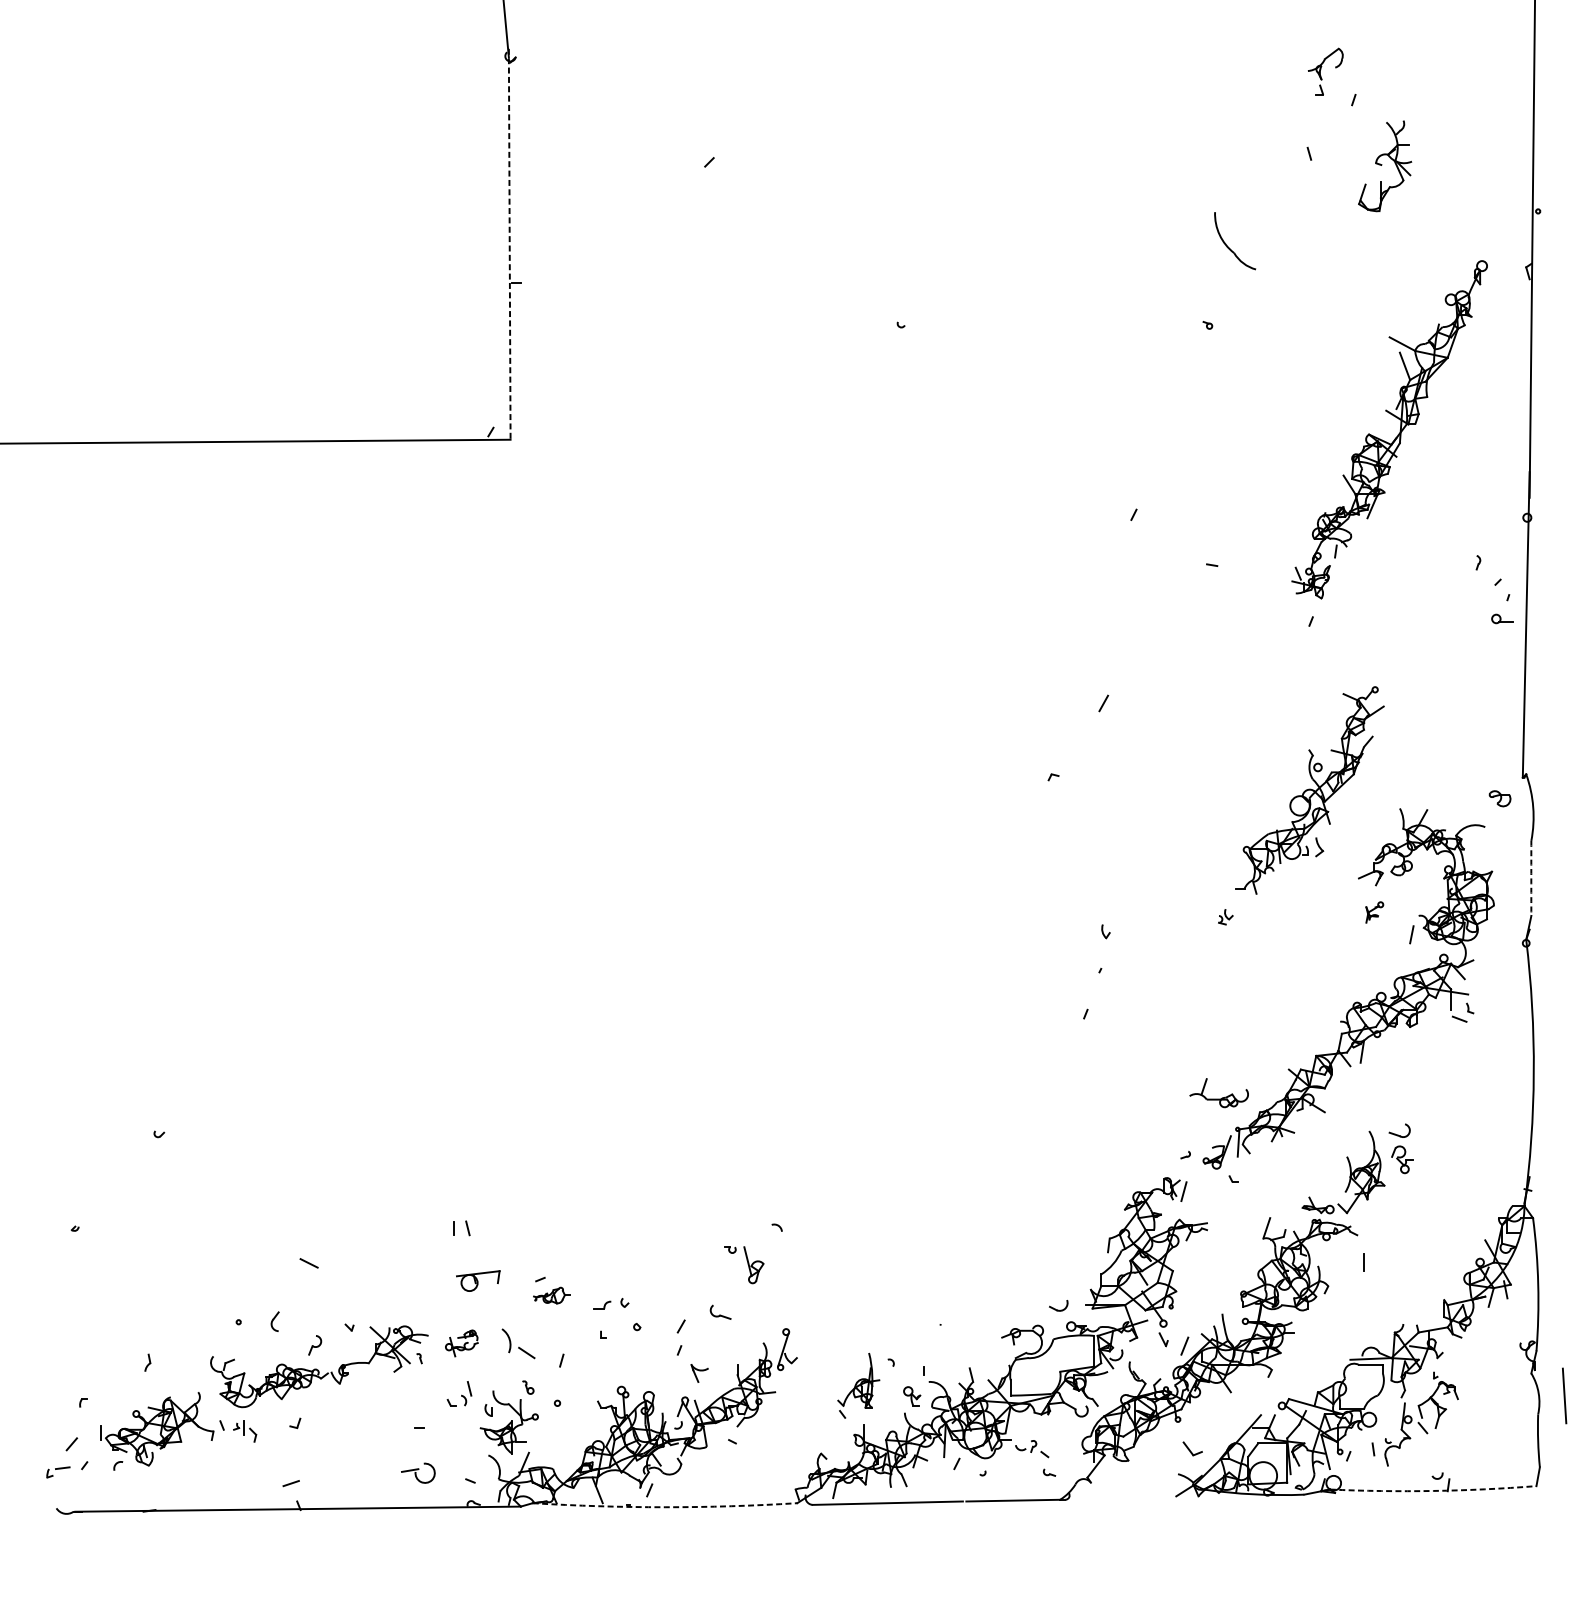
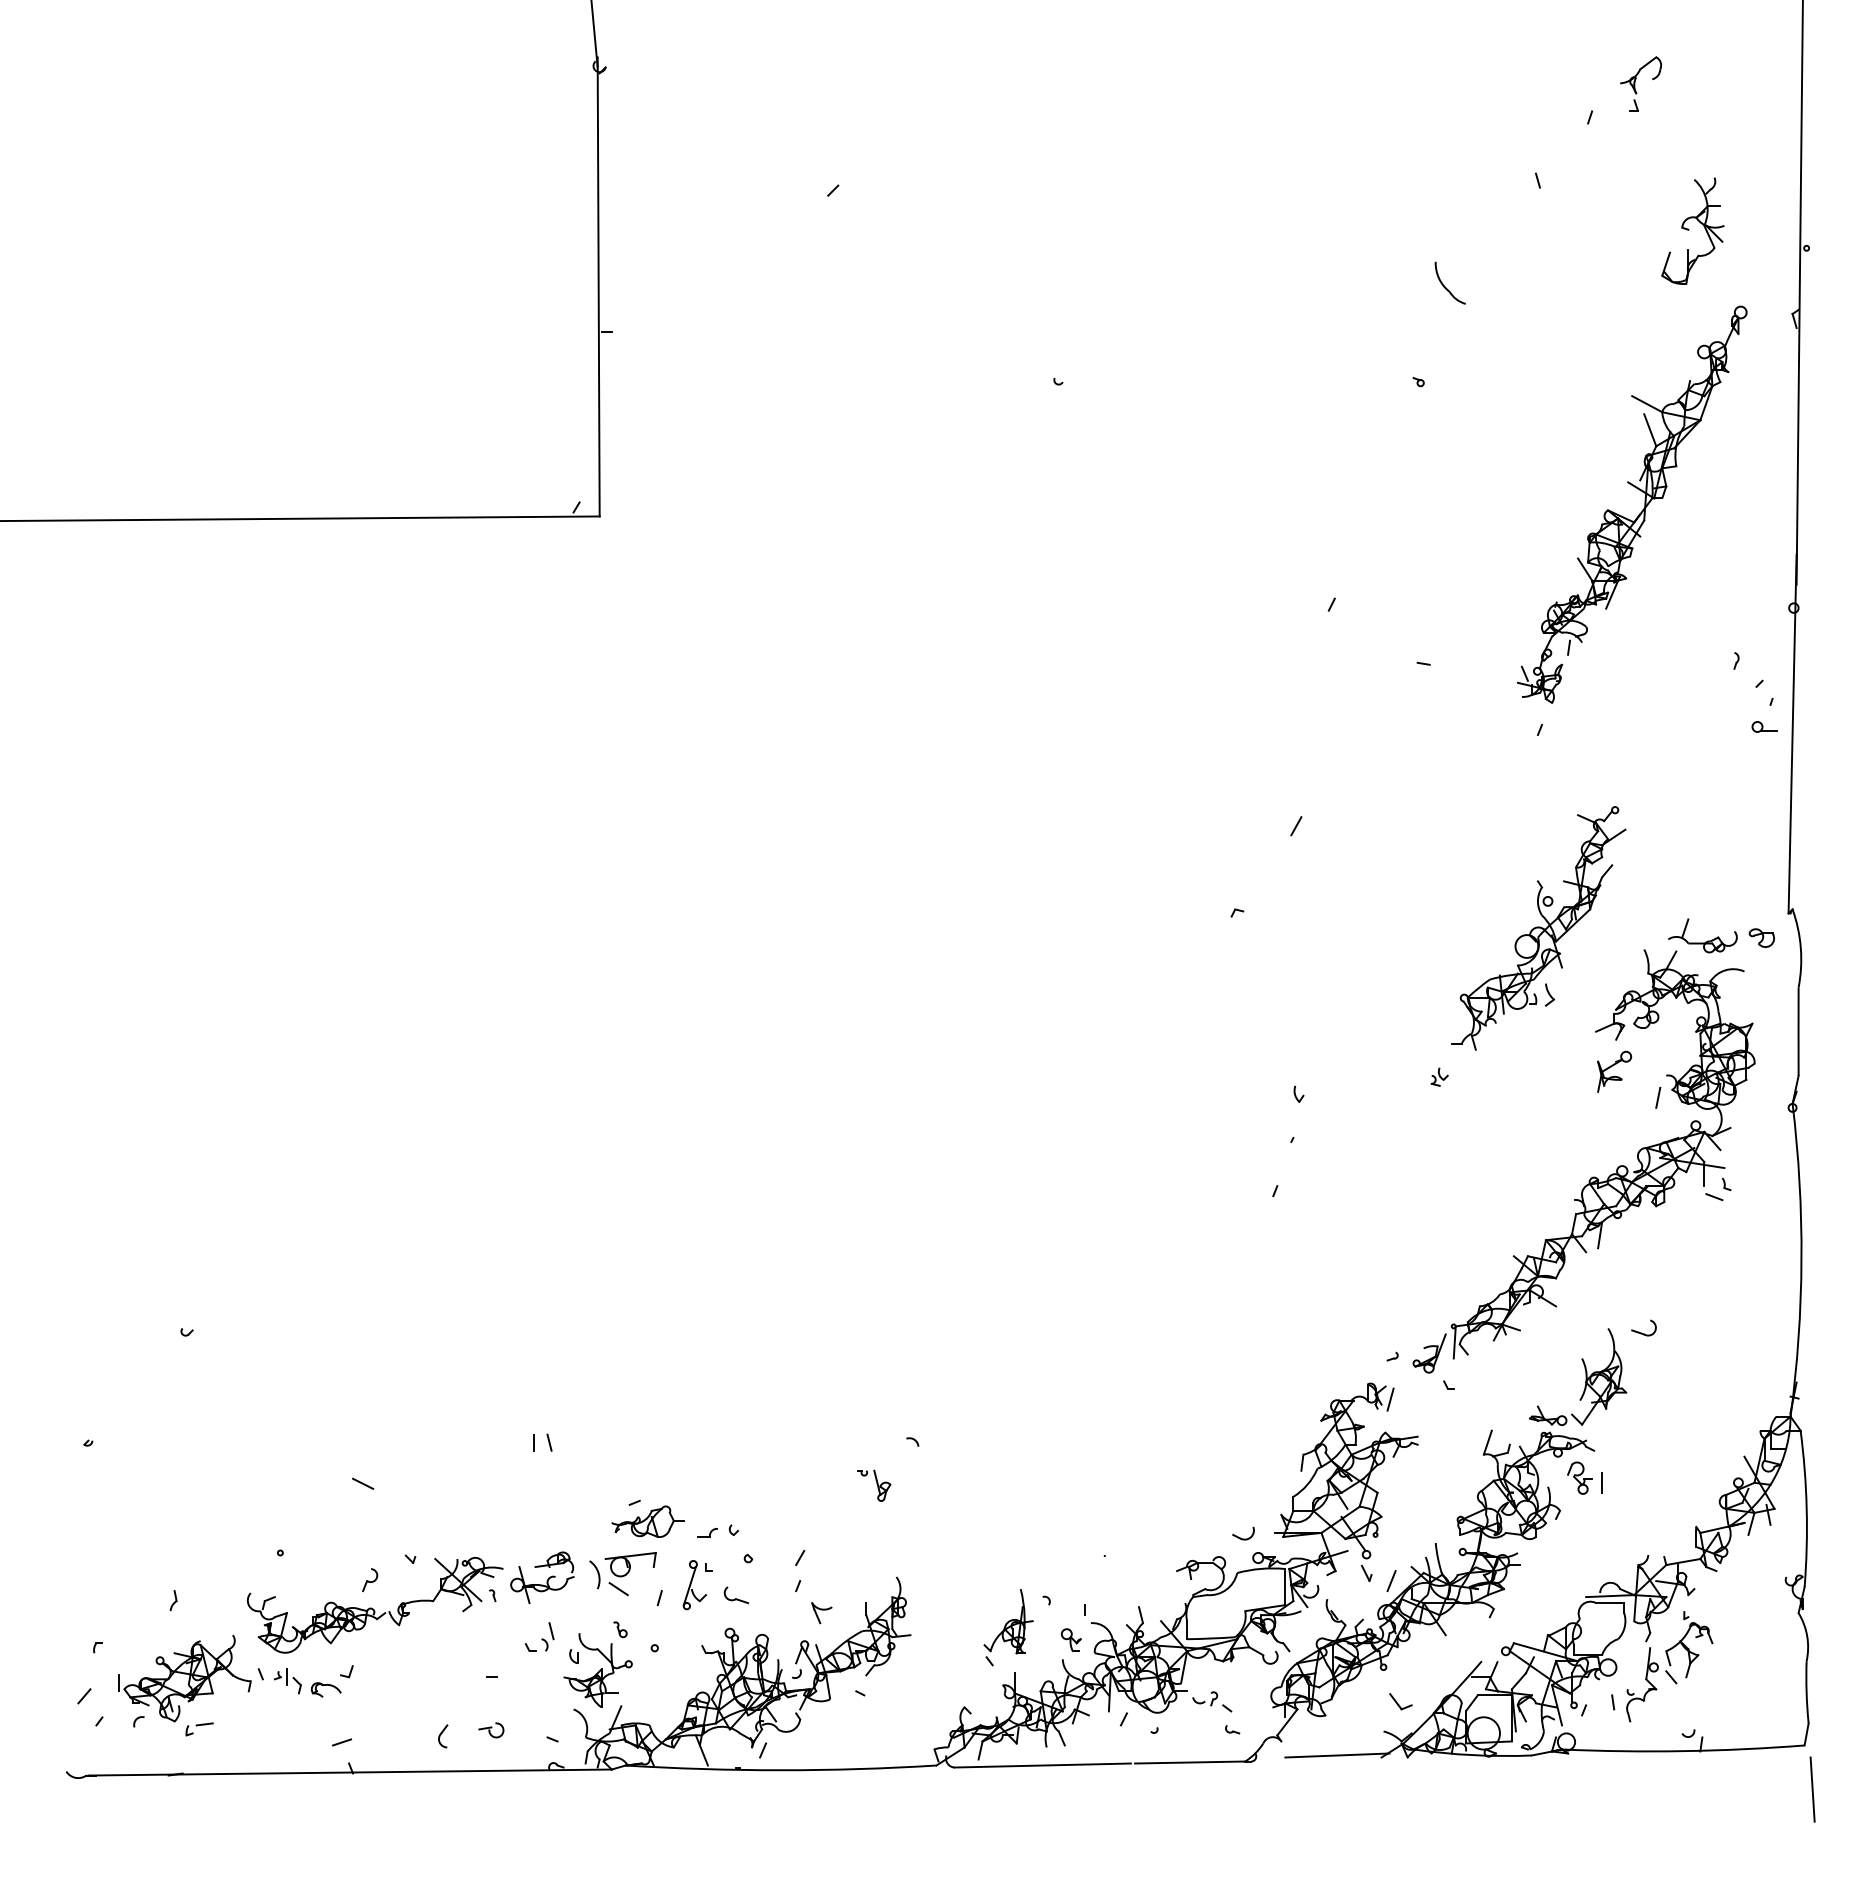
part: (1326, 71) -> (1641, 83), moved
part: (1384, 165) -> (1692, 230), moved
part: (1234, 240) -> (1449, 282), size x0.62
line: (509, 243) -> (598, 286), dashed -> solid
arc: (1531, 878) -> (1798, 1031), dashed -> solid
part: (1374, 912) -> (1614, 1071), size x1.67
part: (1221, 1097) -> (1705, 941), moved
part: (1401, 1159) -> (1579, 1477), moved
part: (744, 1264) -> (874, 1485), size x0.71
part: (478, 1280) -> (630, 1564), moved
part: (551, 1295) -> (647, 1521), size x1.67
part: (719, 1312) -> (735, 1595), moved
part: (275, 1321) -> (443, 1736), moved
part: (461, 1343) -> (542, 1577), size x1.67
part: (787, 1349) -> (694, 1585), moved
line: (1564, 1395) -> (1812, 1789), moved
part: (277, 1438) -> (325, 1689), added
part: (58, 1472) -> (199, 1729), moved
part: (418, 1473) -> (491, 1730), size x0.62
arc: (1433, 1491) -> (1683, 1751), dashed -> solid
line: (1138, 1494) -> (1337, 1755), added
arc: (665, 1507) -> (781, 1770), dashed -> solid

